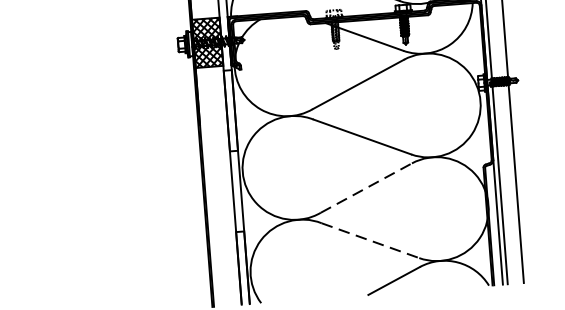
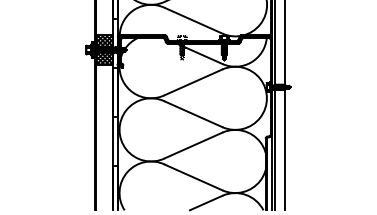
line: (367, 188) -> (194, 145), dashed -> solid
line: (371, 240) -> (194, 177), dashed -> solid

